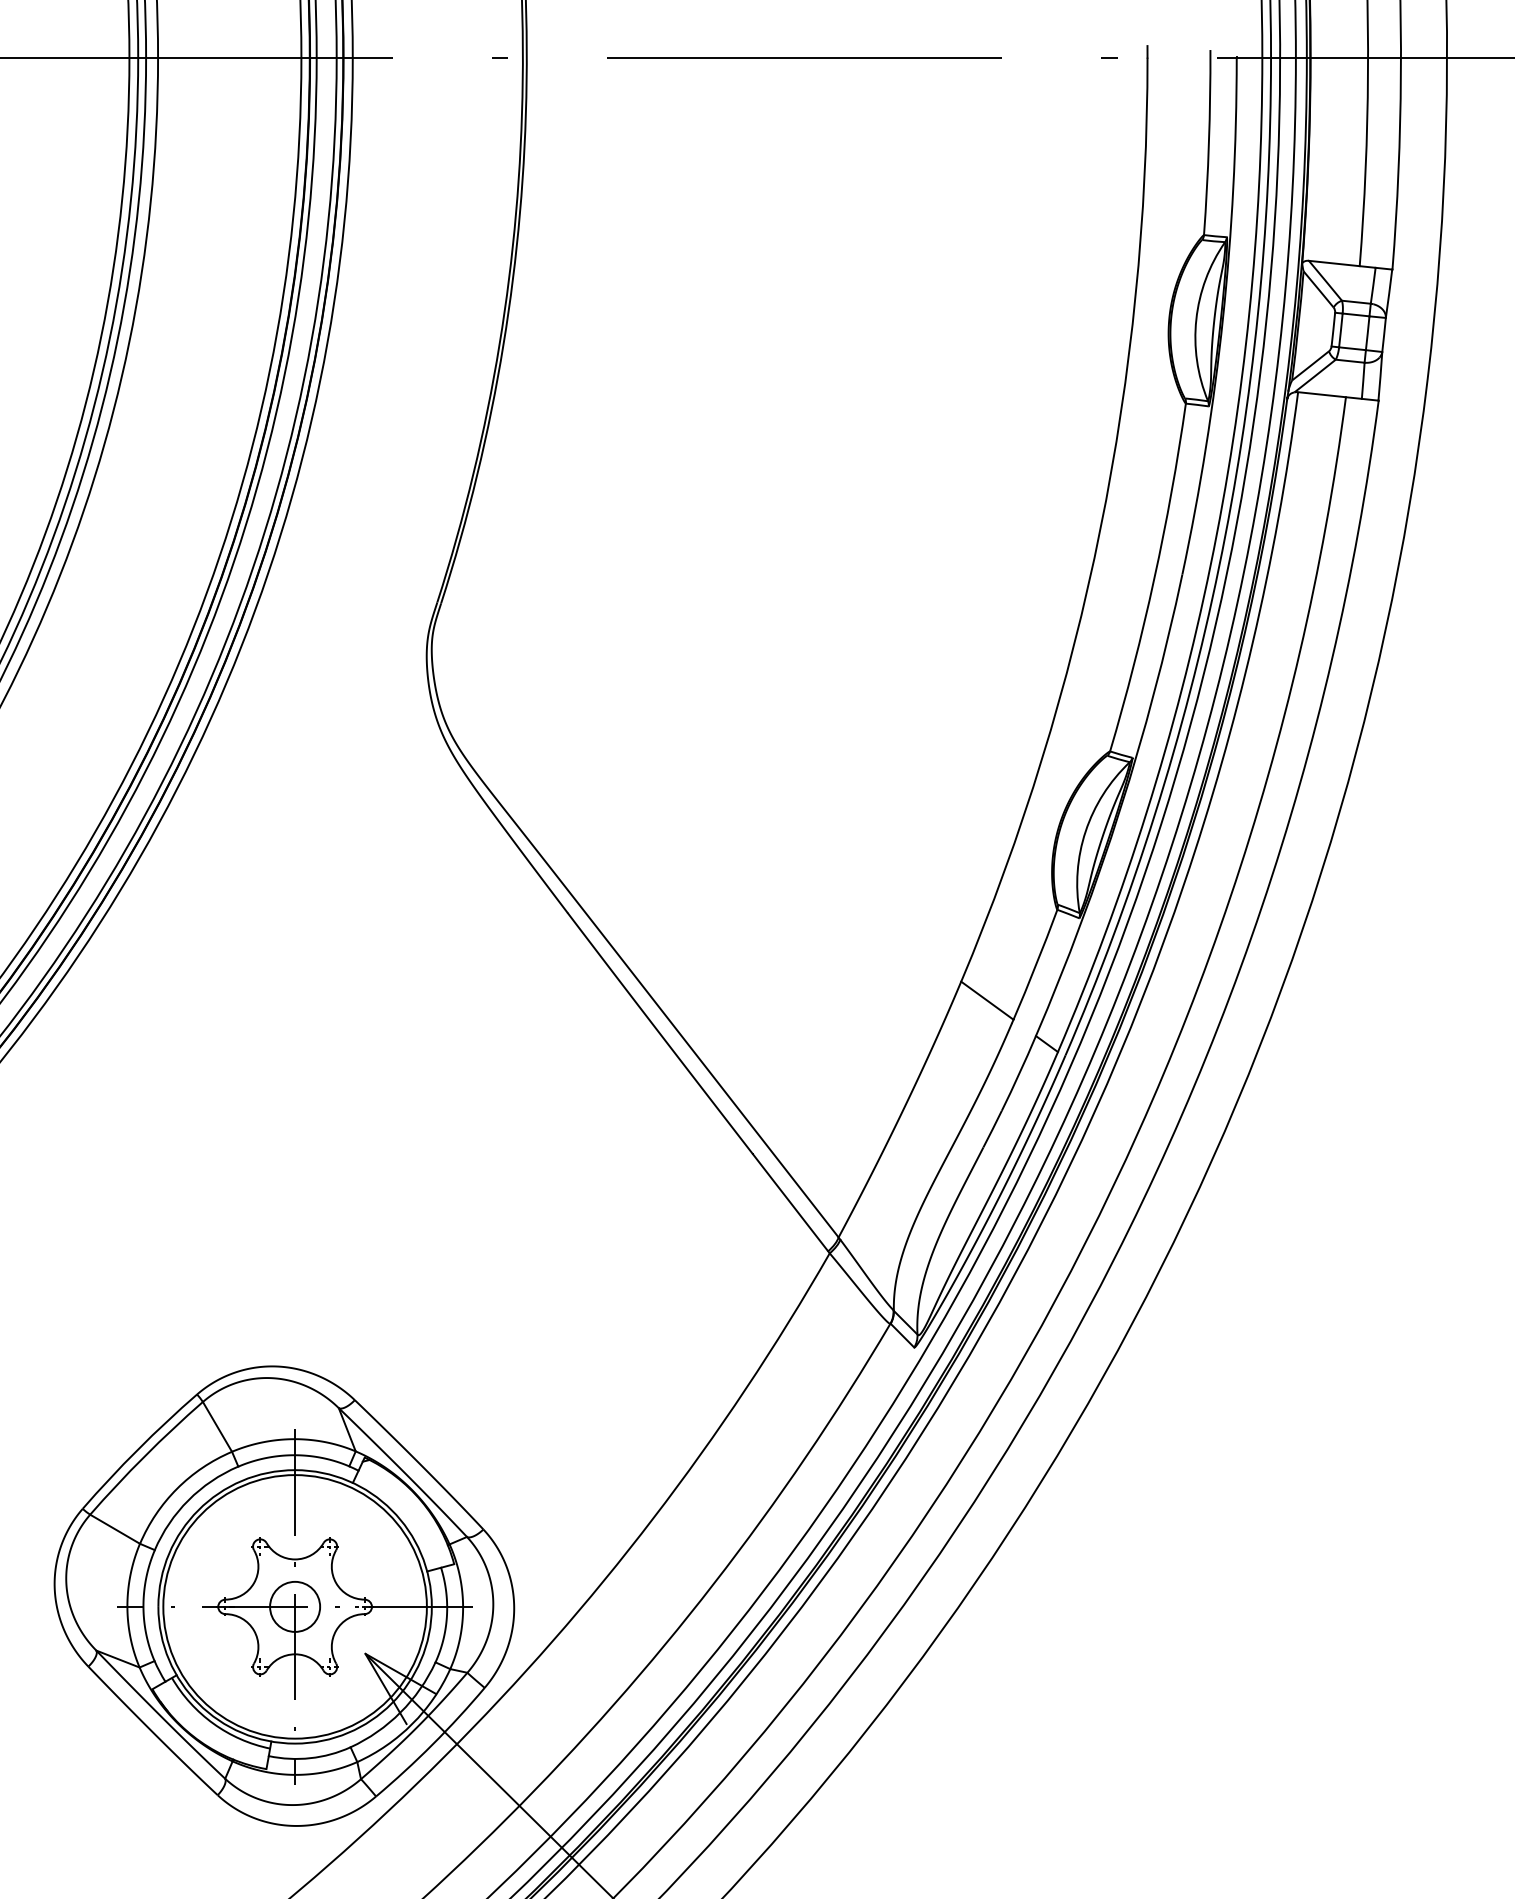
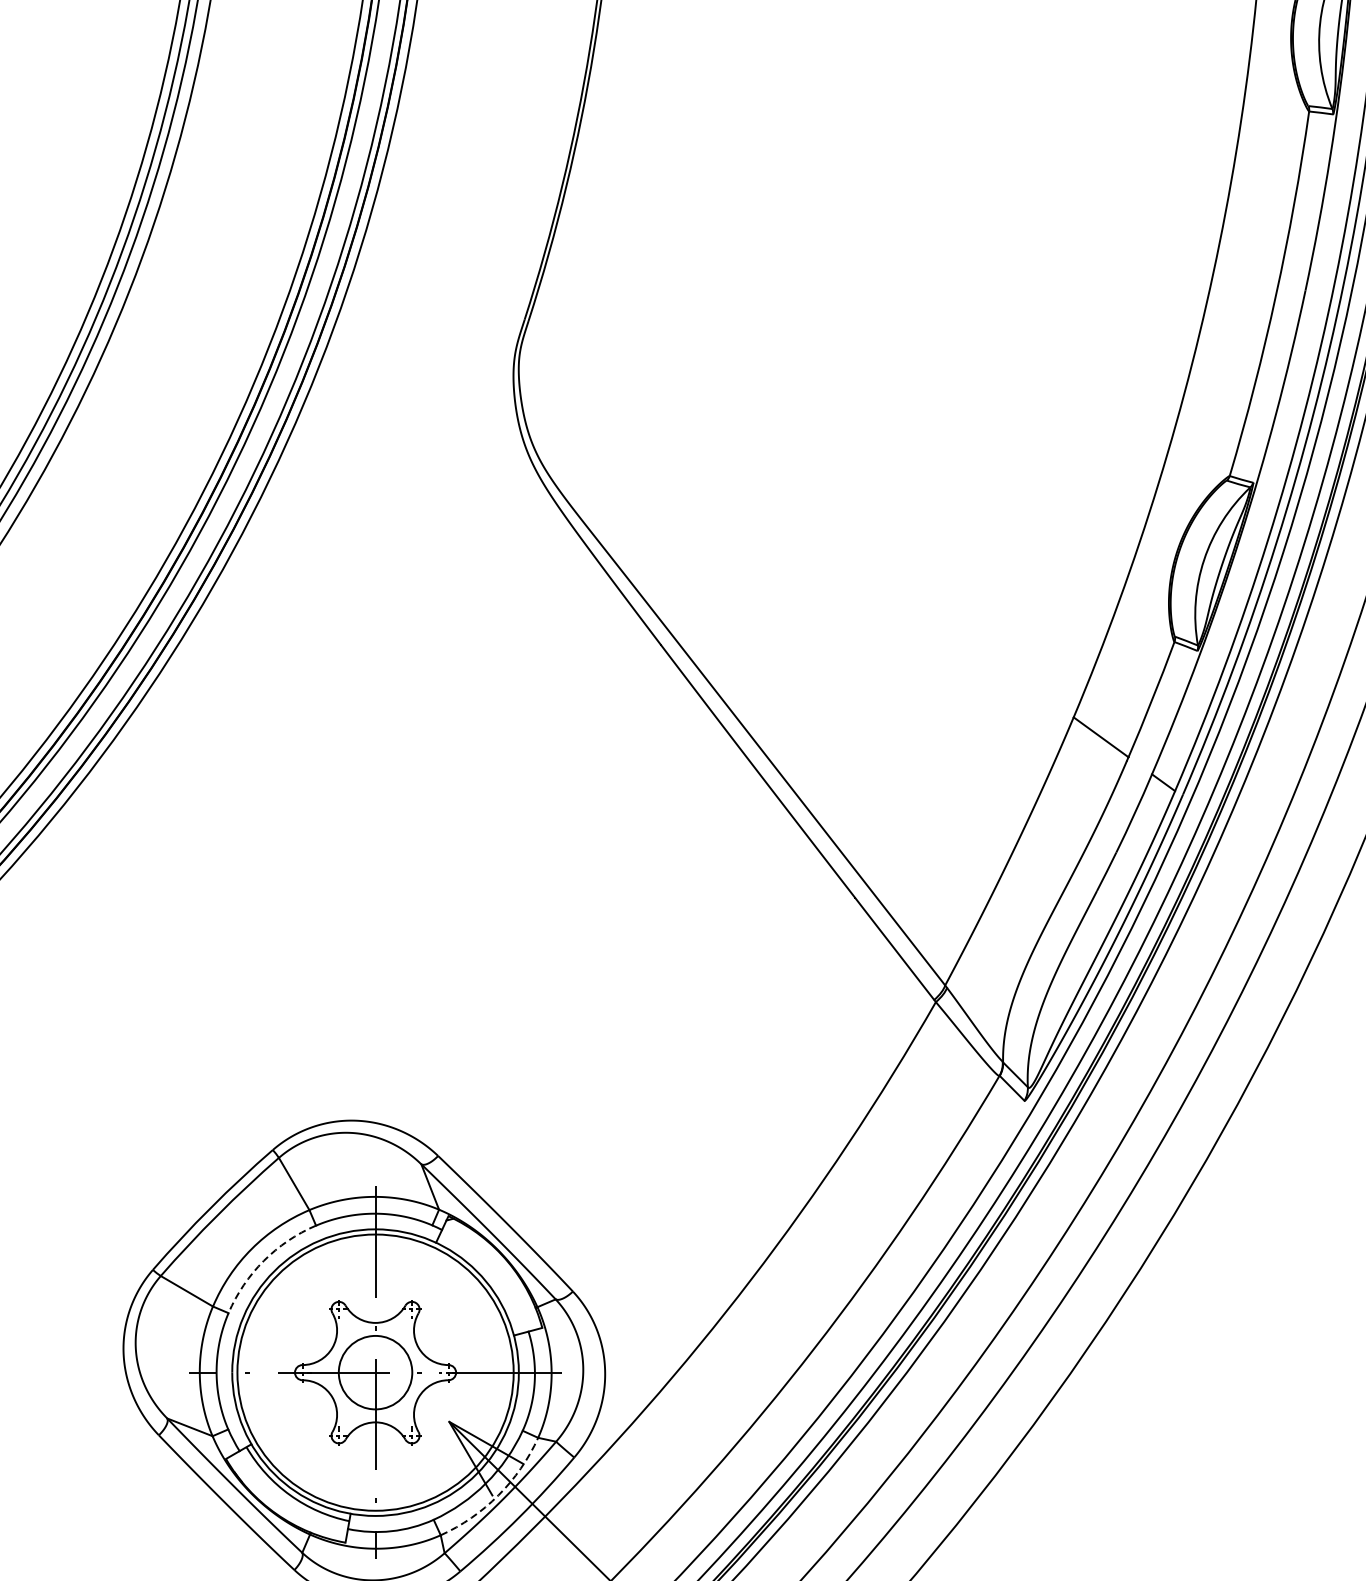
arc: (188, 1500) -> (263, 1261), solid -> dashed
circle: (295, 1606) -> (375, 1372), size x1.4
arc: (412, 1724) -> (498, 1495), solid -> dashed

